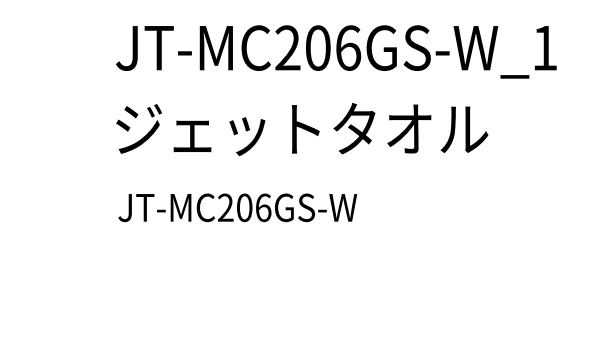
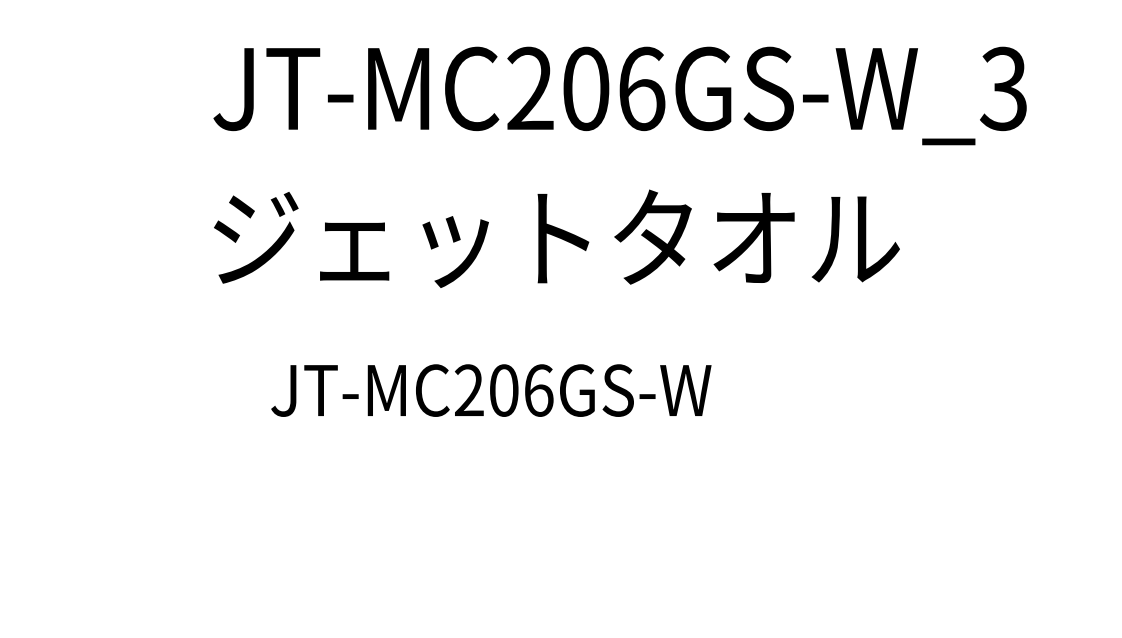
text: (544, 47) -> (1003, 87), JT-MC206GS-W_1 -> JT-MC206GS-W_3
text: (237, 207) -> (490, 389), moved

